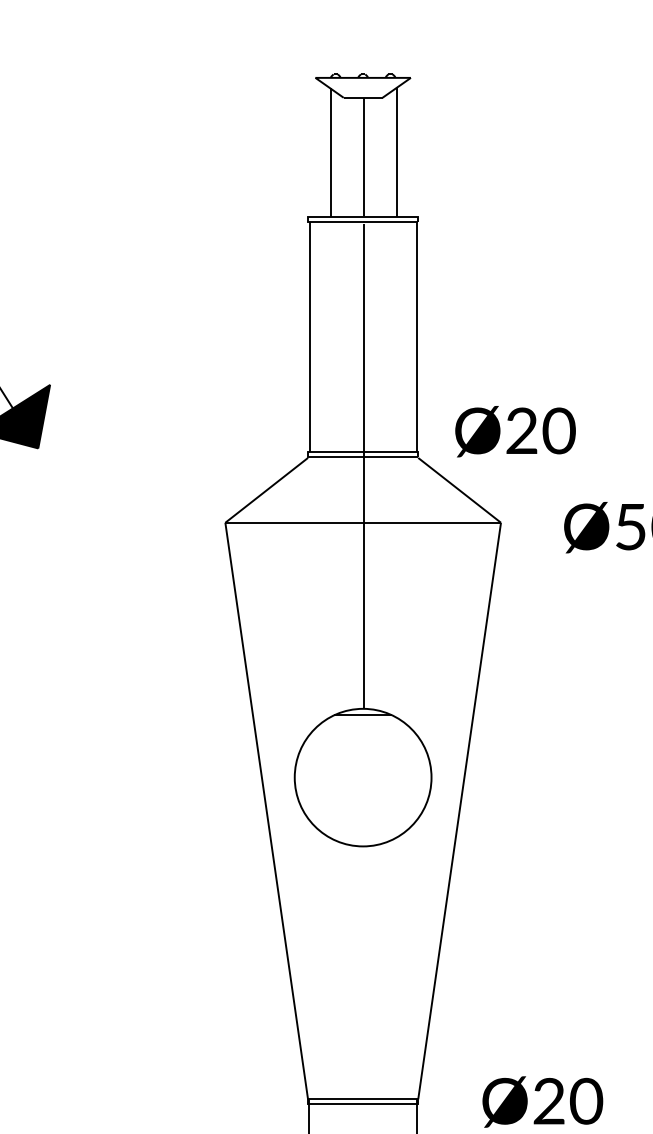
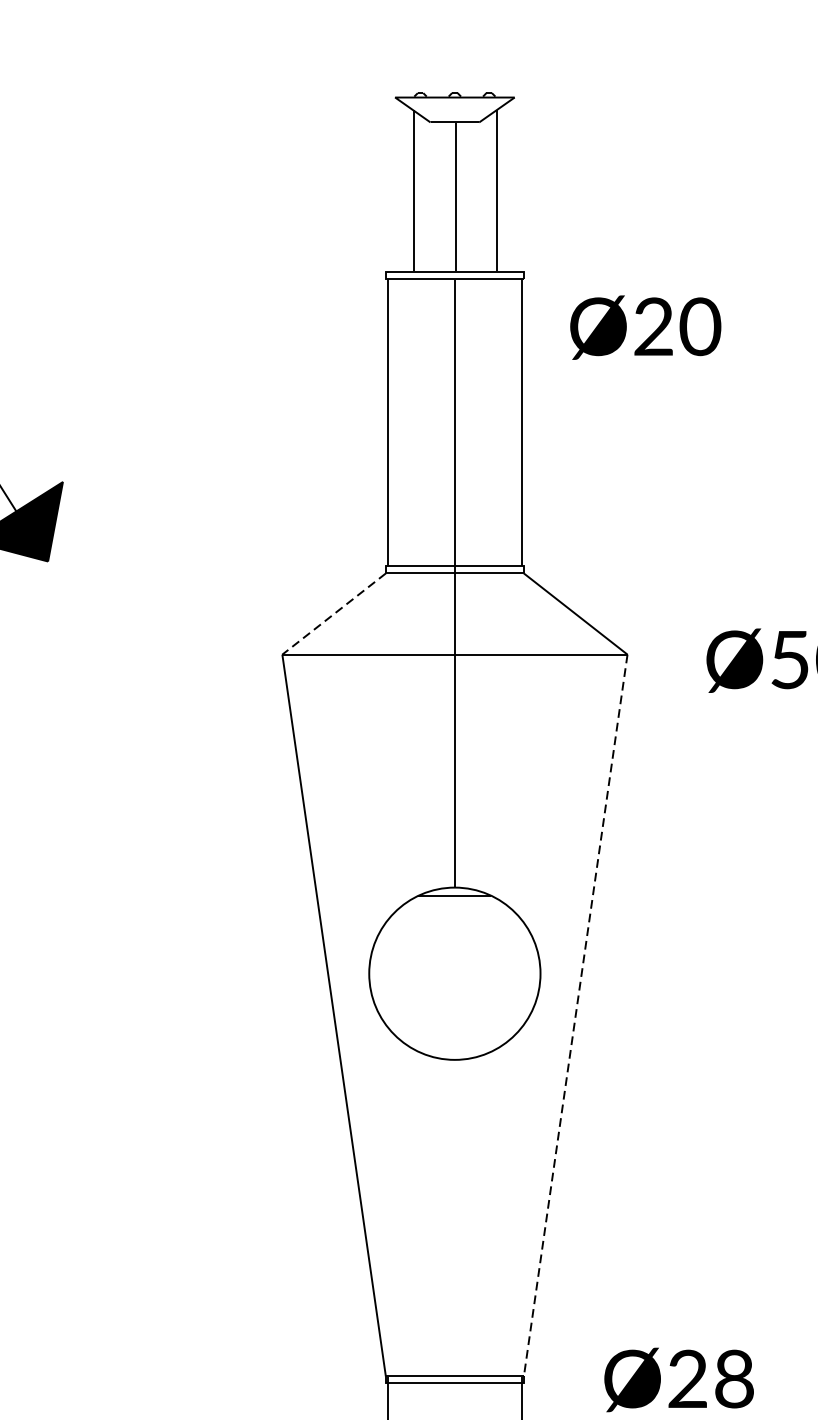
text: (515, 431) -> (645, 327), moved
line: (266, 490) -> (333, 614), solid -> dashed
line: (459, 811) -> (575, 1016), solid -> dashed
text: (586, 1101) -> (734, 1379), Ø20 -> Ø28

